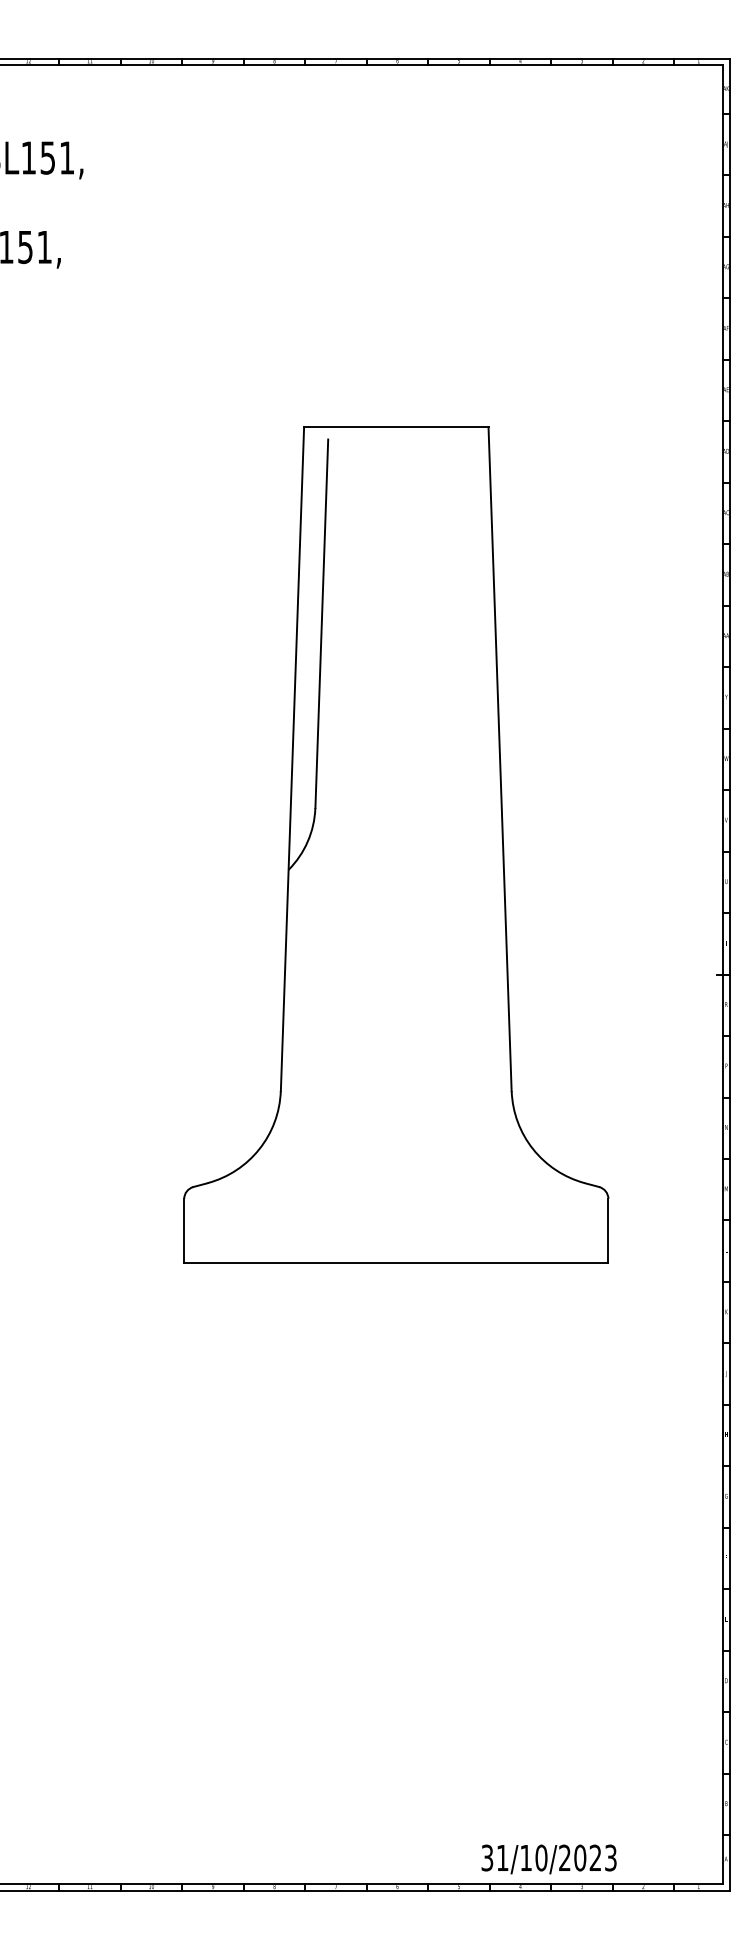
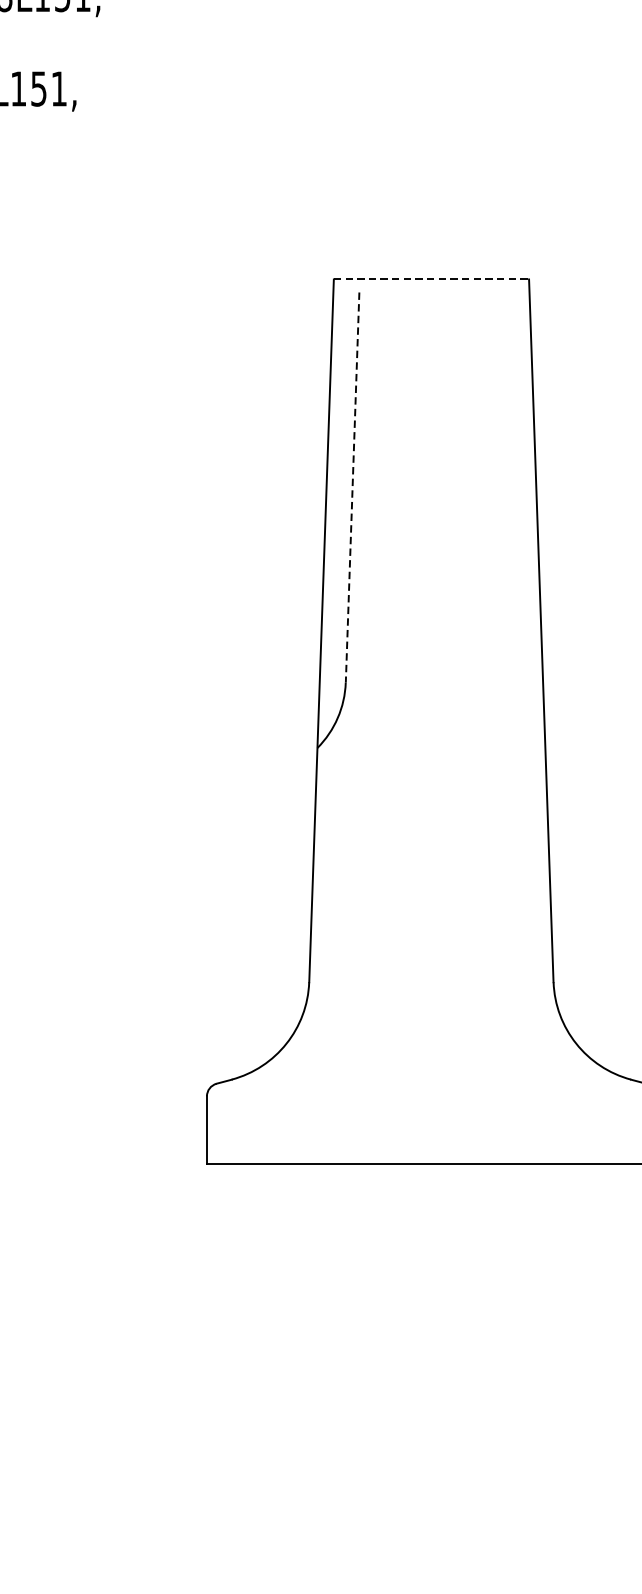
line: (396, 427) -> (431, 279), solid -> dashed
line: (321, 624) -> (352, 488), solid -> dashed

